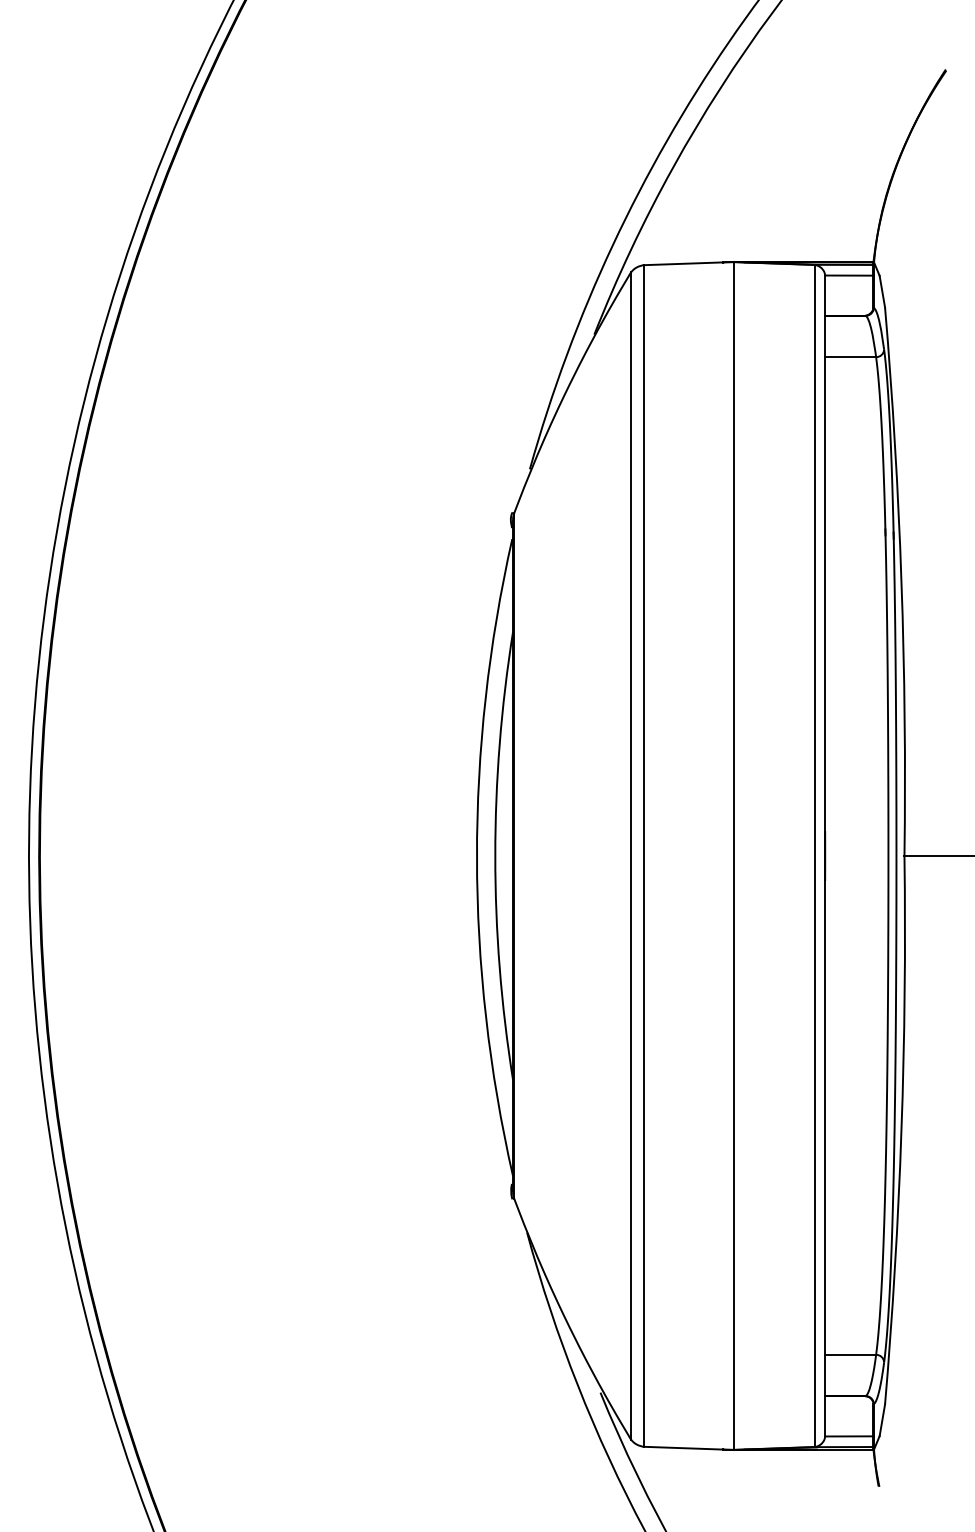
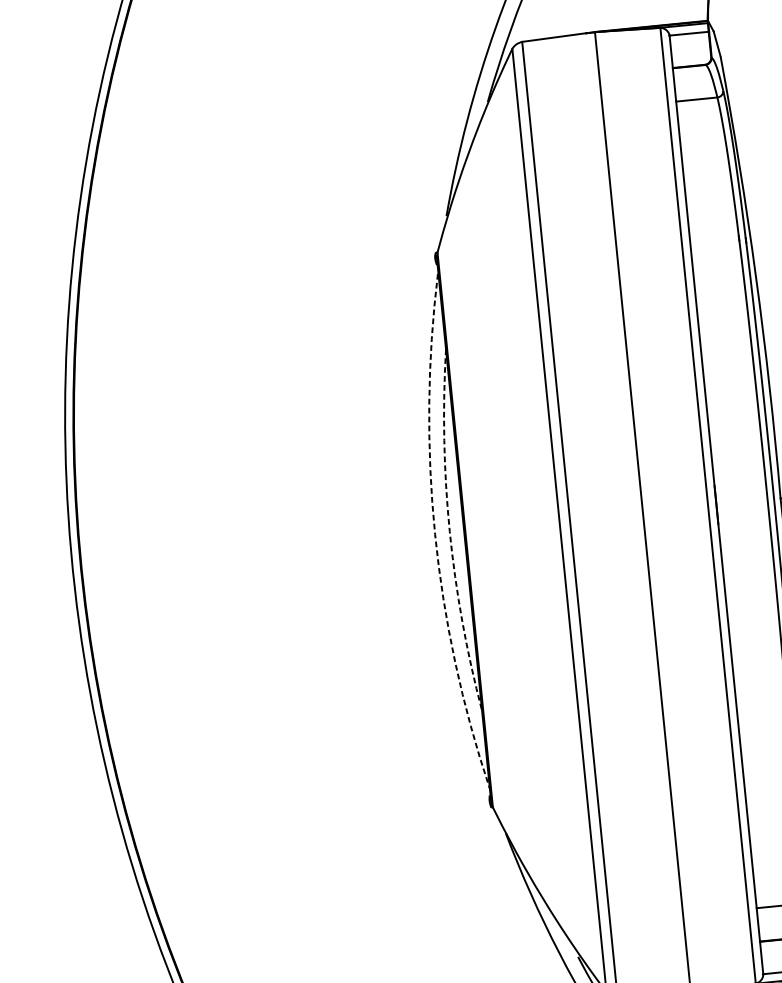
arc: (495, 856) -> (449, 531), solid -> dashed
arc: (476, 857) -> (434, 534), solid -> dashed

